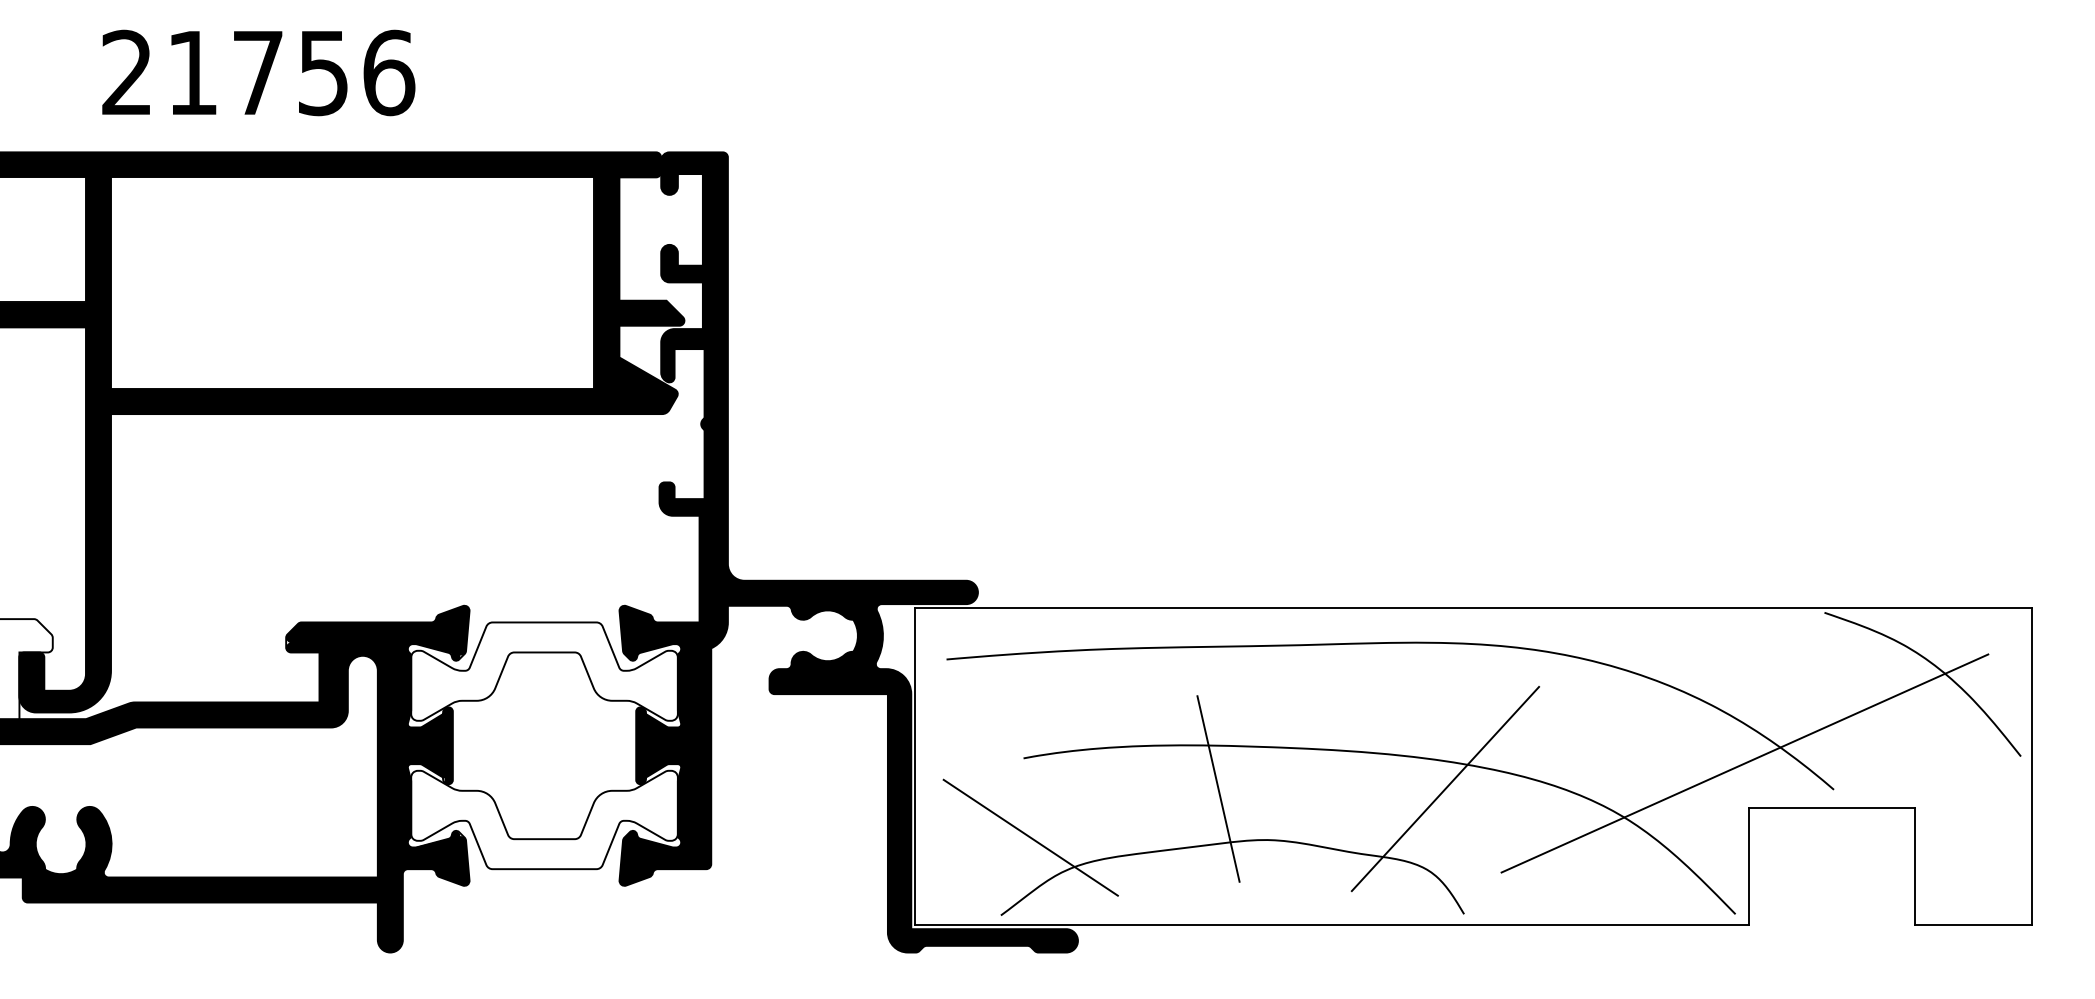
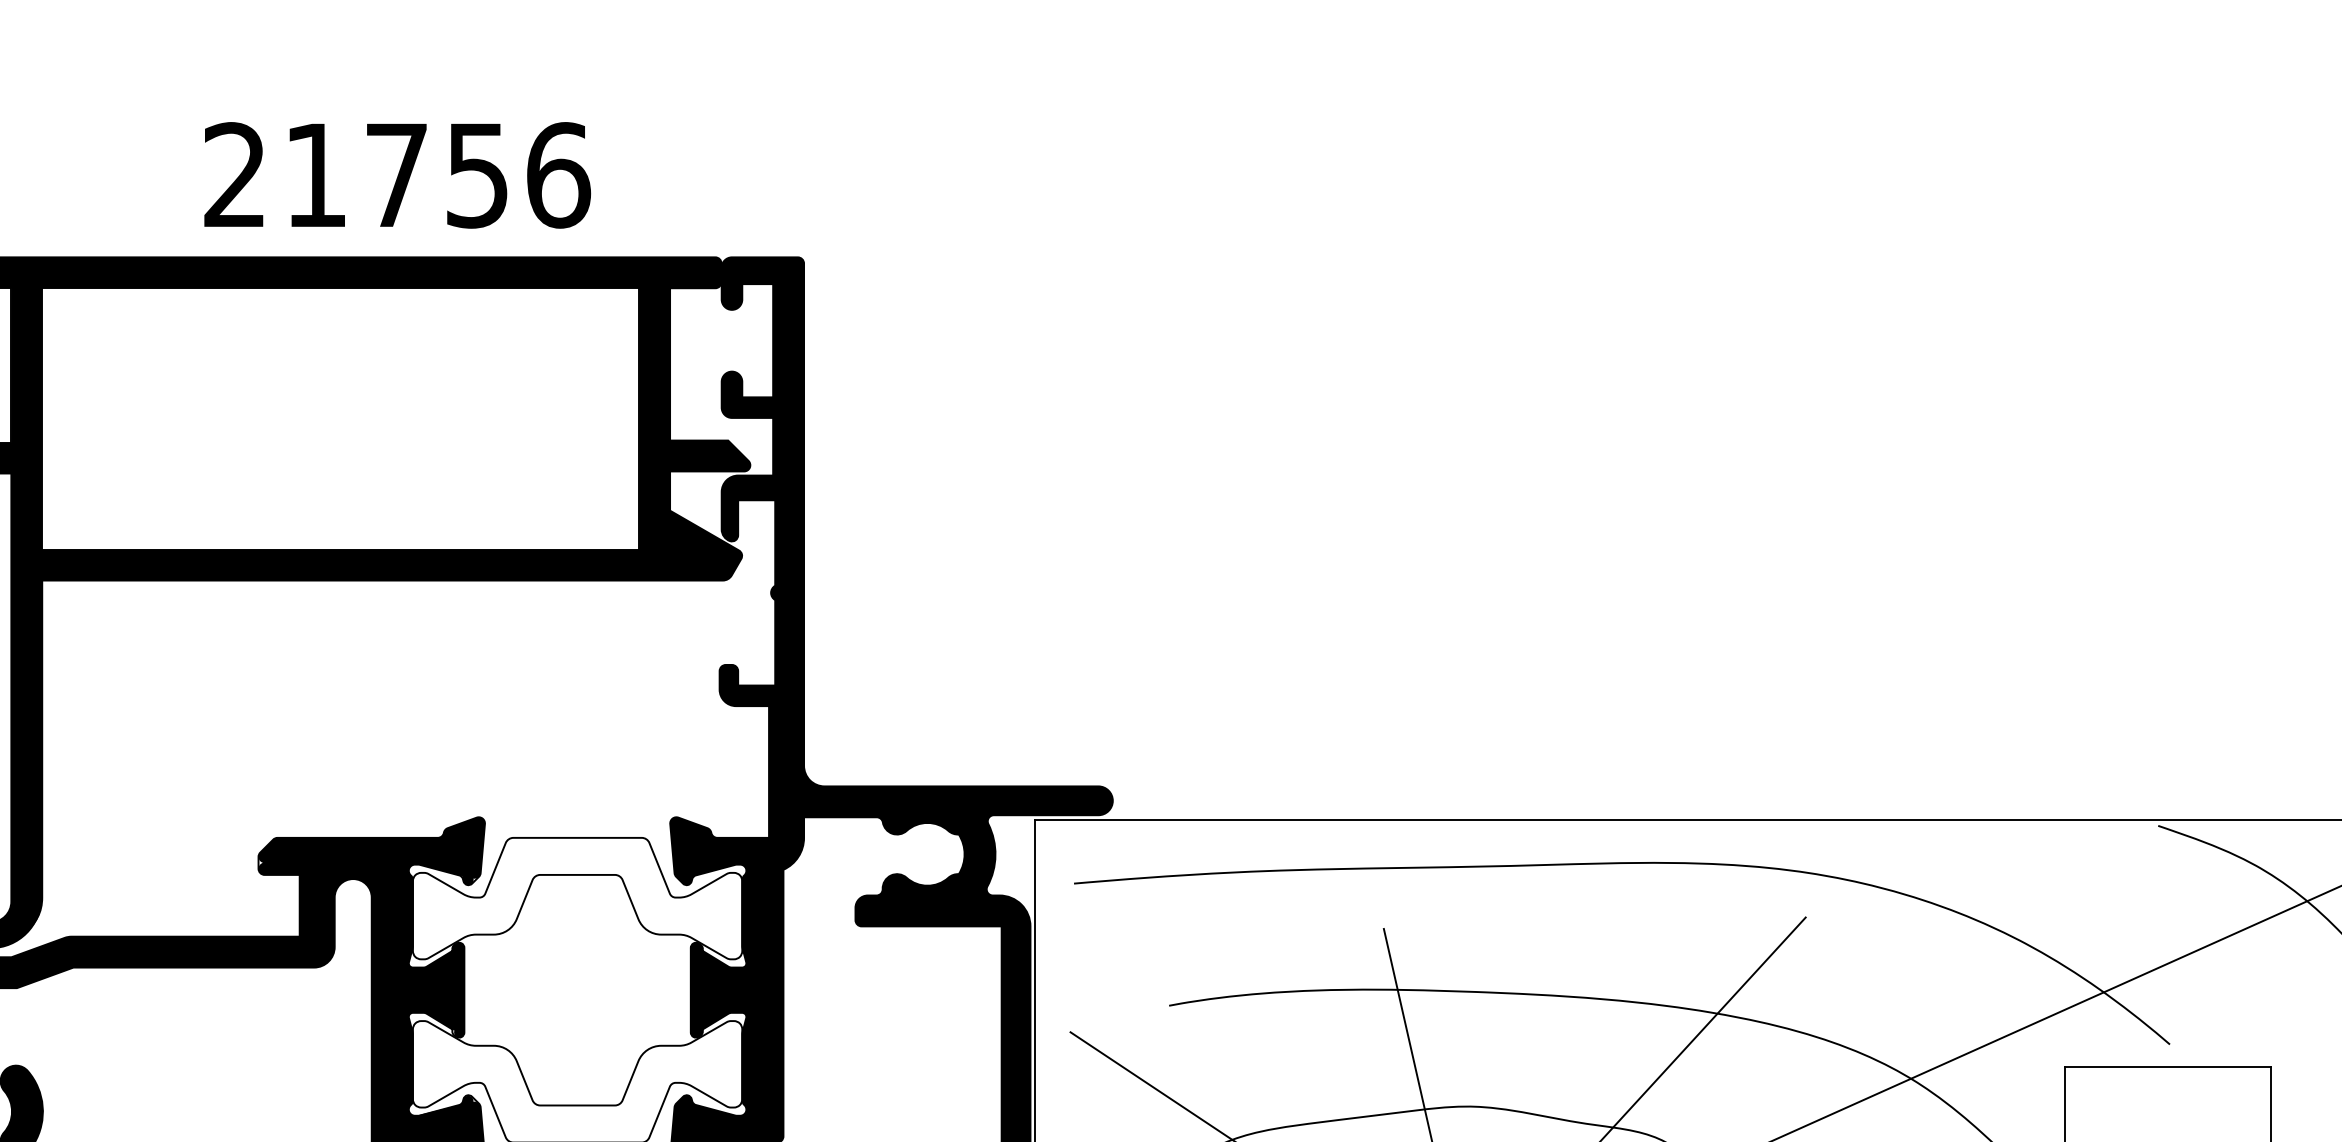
text: (258, 72) -> (397, 174), moved

